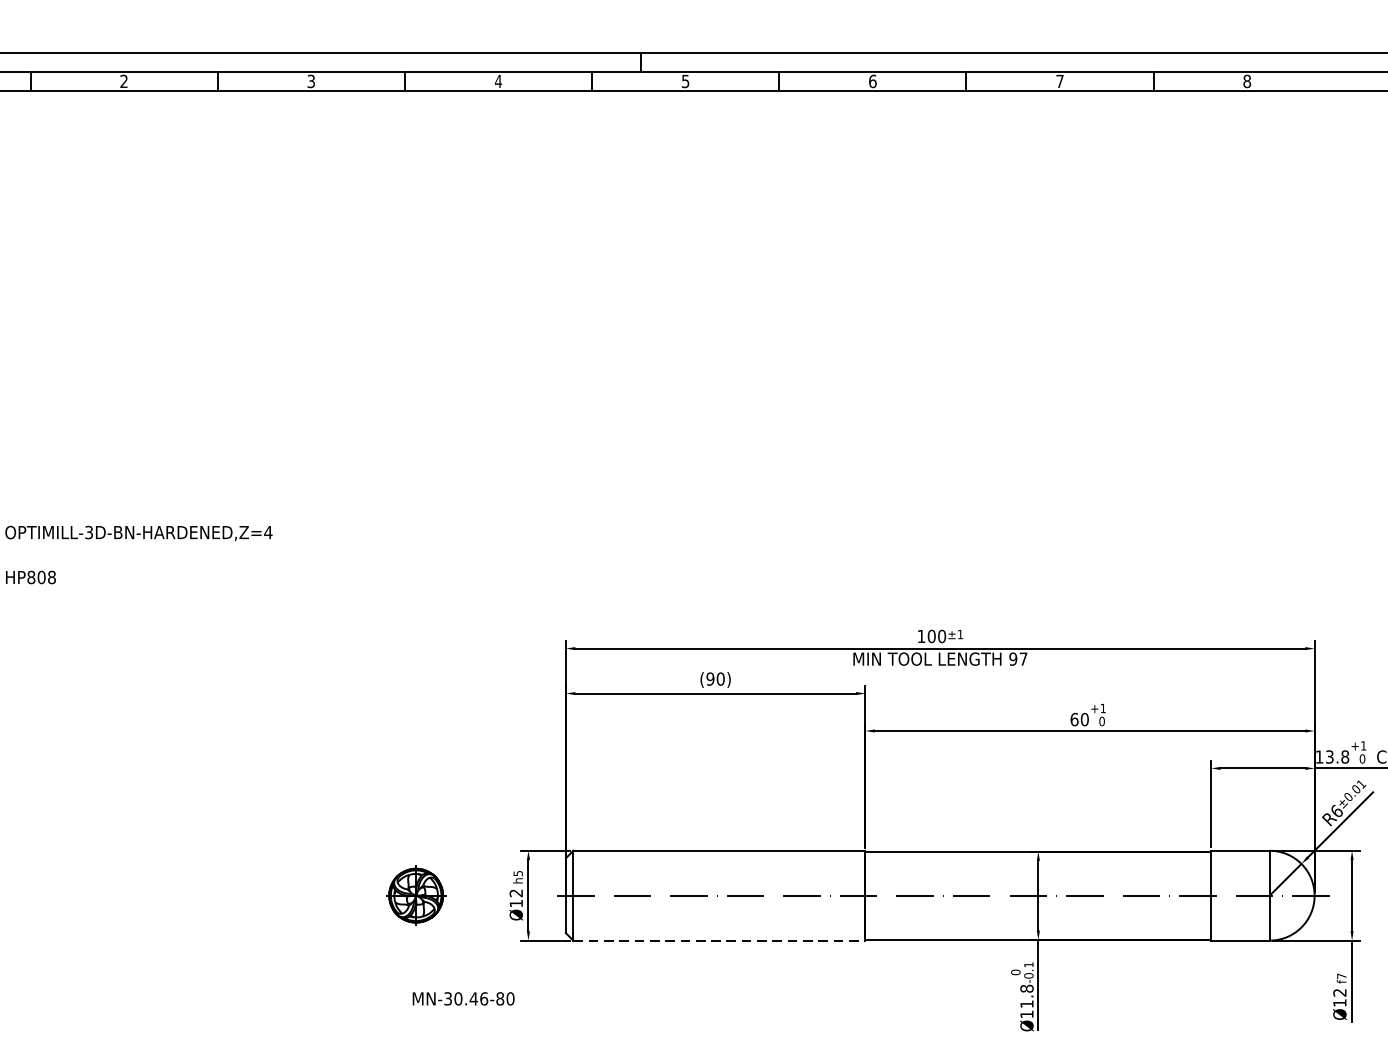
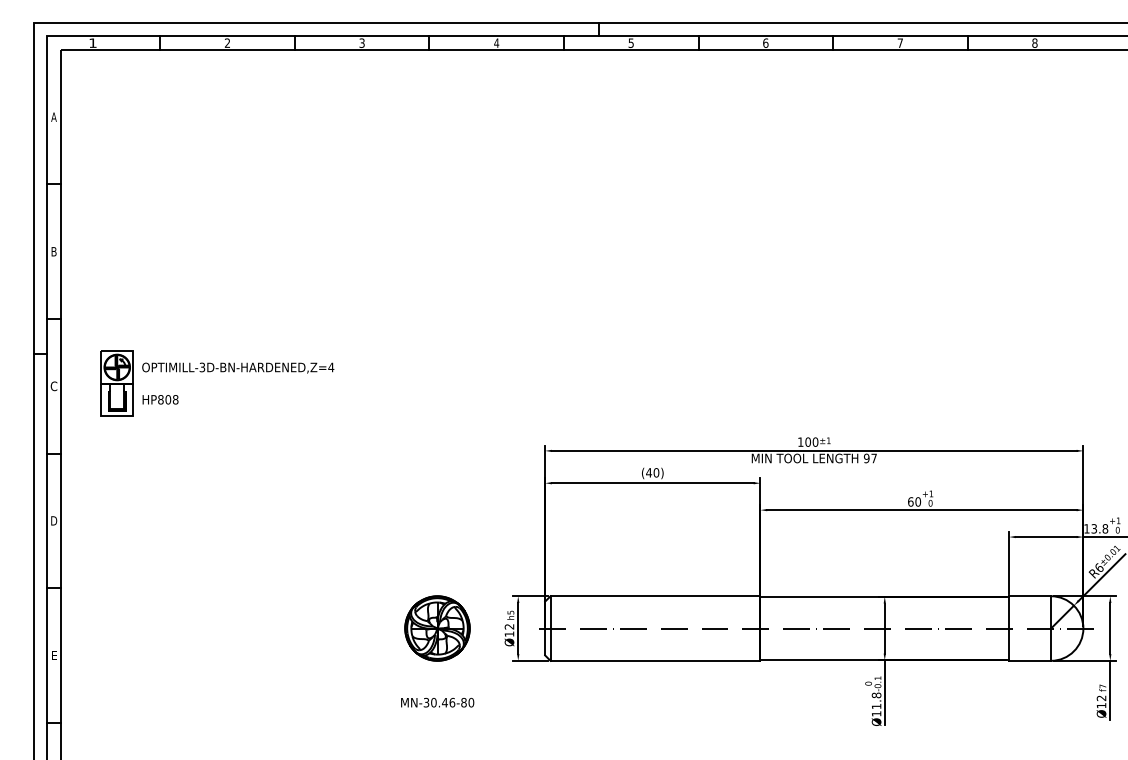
text: (711, 678) -> (649, 472), (90) -> (40)
part: (416, 895) -> (437, 628), size x1.67
line: (719, 940) -> (655, 660), dashed -> solid
text: (463, 998) -> (437, 702), moved

